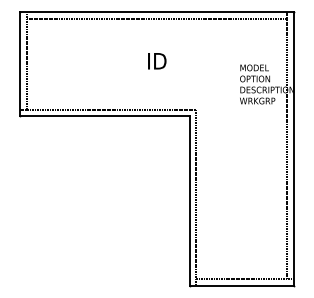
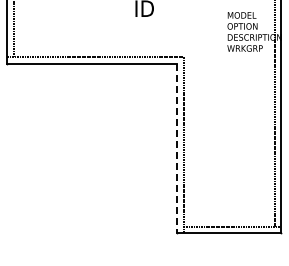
line: (189, 201) -> (176, 148), solid -> dashed

